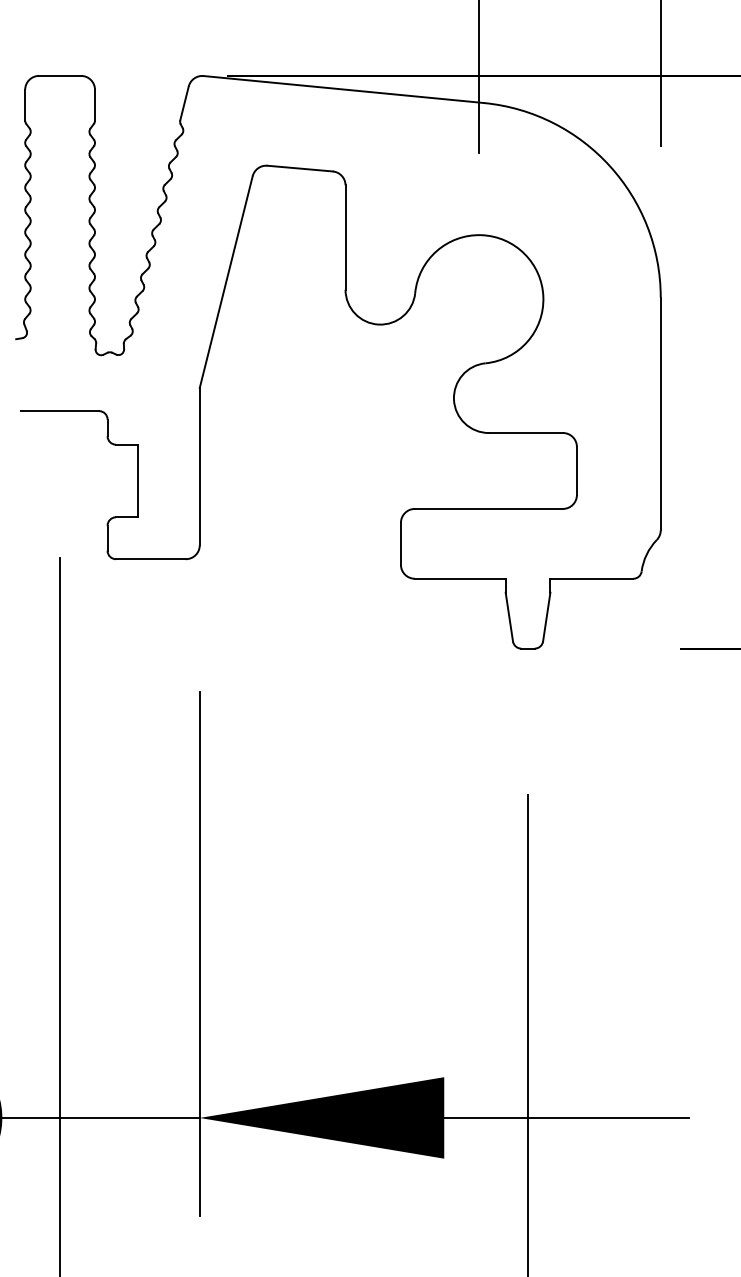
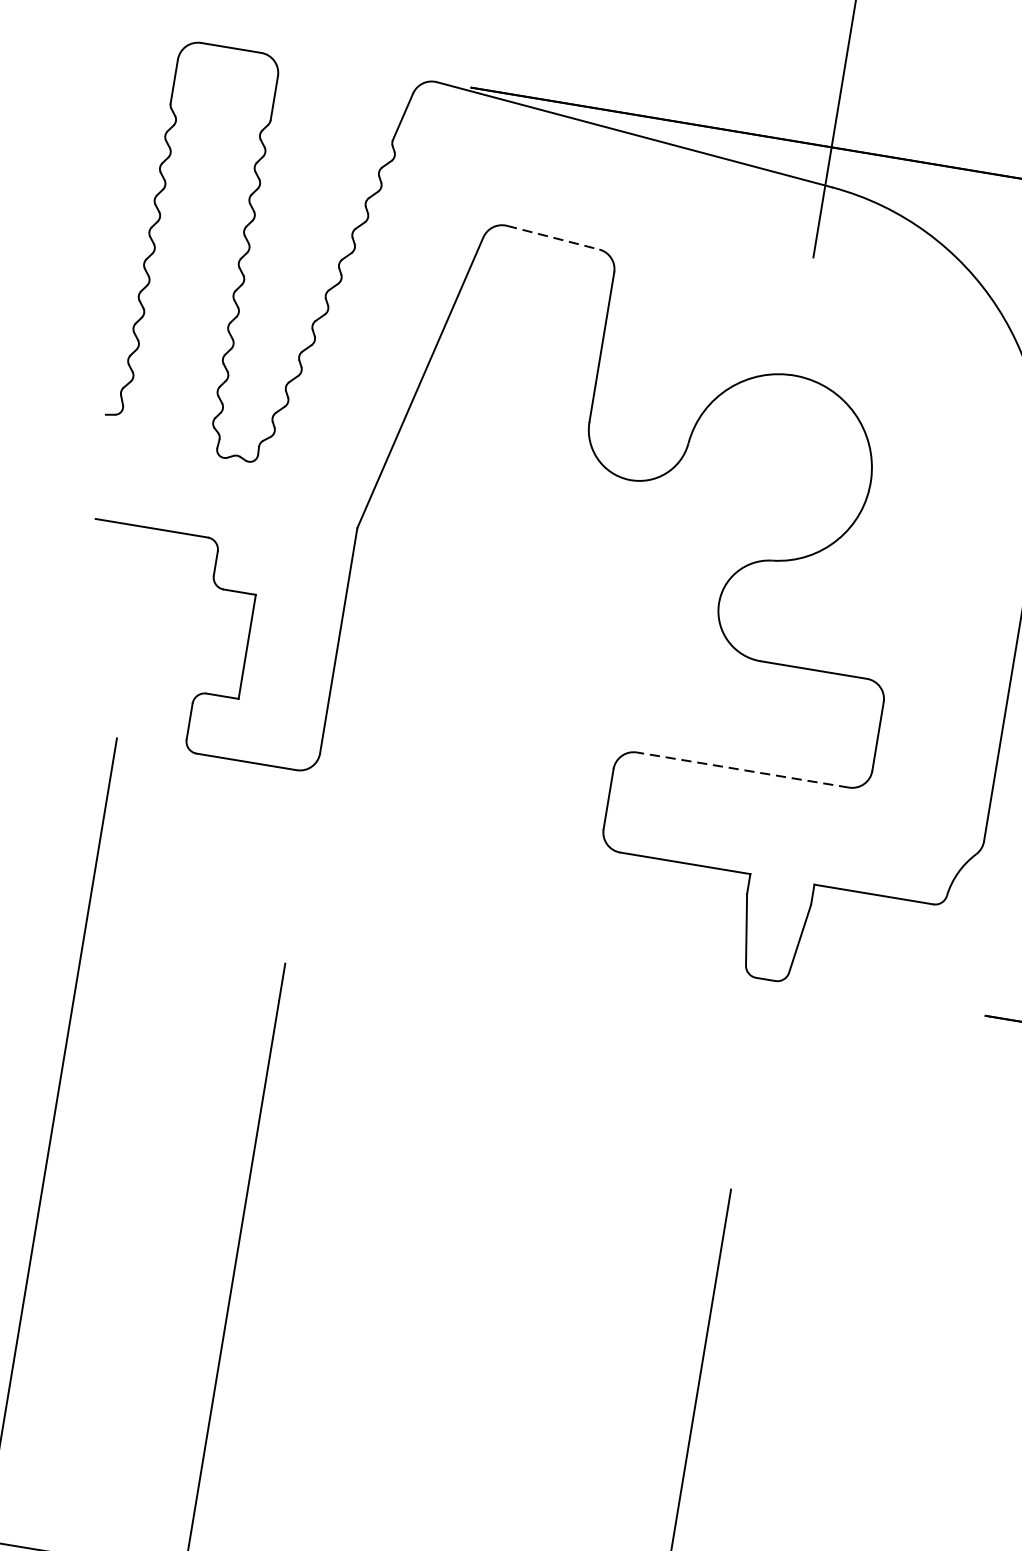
line: (300, 168) -> (553, 237), solid -> dashed
line: (488, 508) -> (742, 769), solid -> dashed

